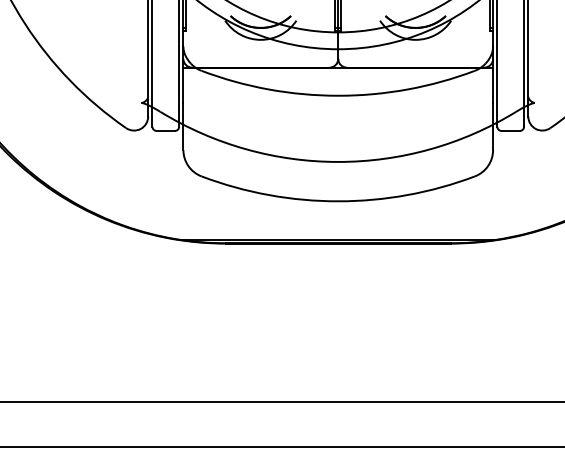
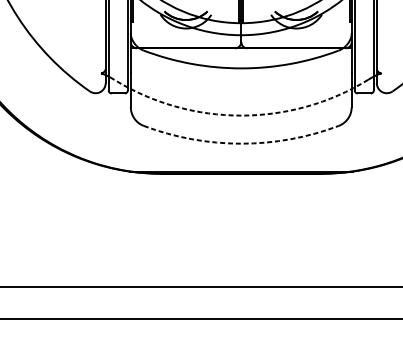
arc: (338, 161) -> (241, 115), solid -> dashed
arc: (338, 201) -> (241, 143), solid -> dashed

